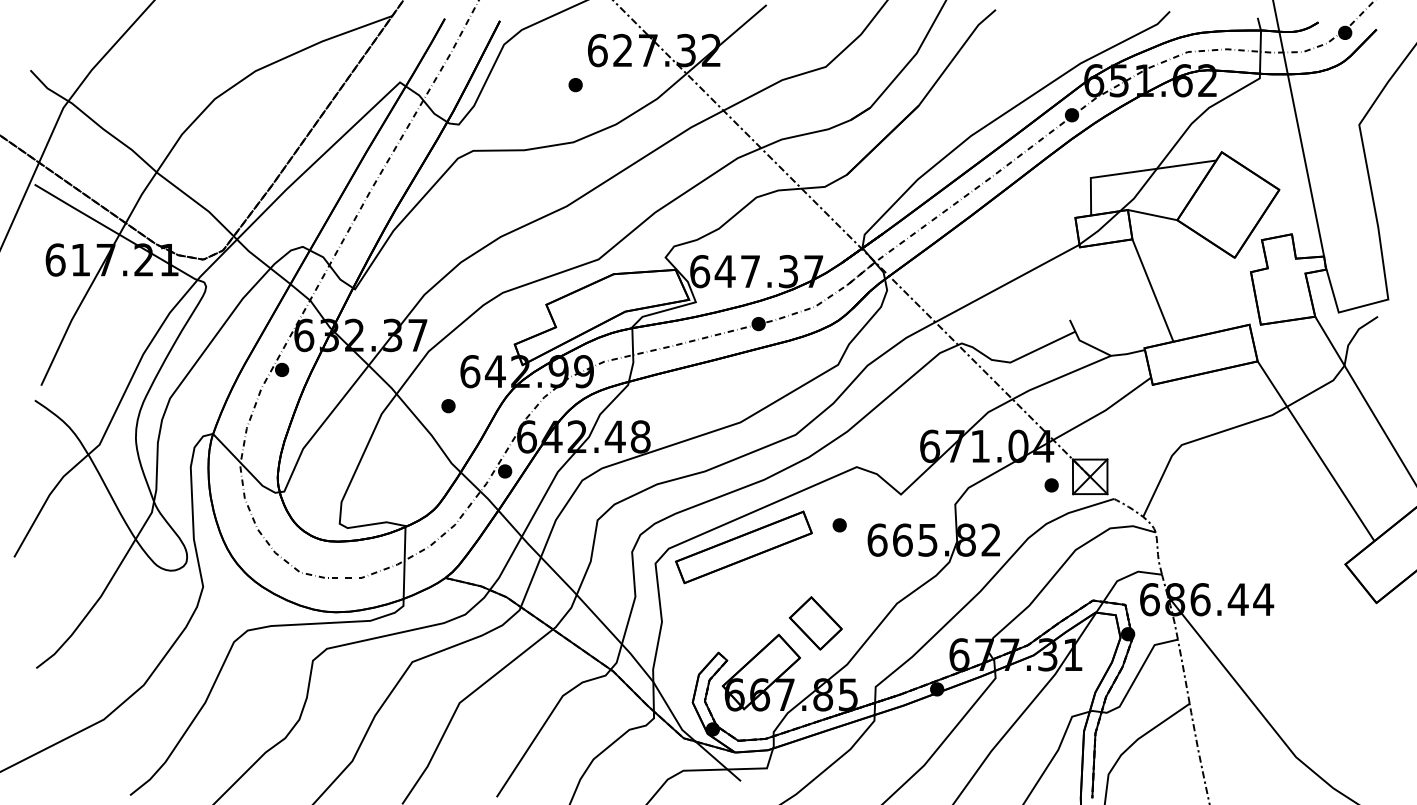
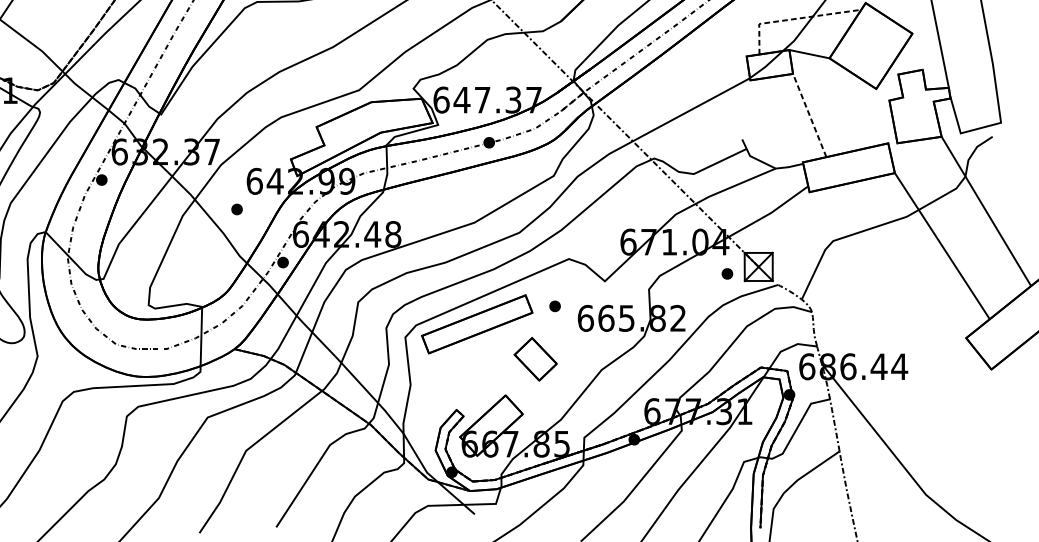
line: (1134, 171) -> (794, 18), solid -> dashed
line: (1152, 290) -> (809, 115), solid -> dashed
part: (815, 623) -> (535, 359), moved

